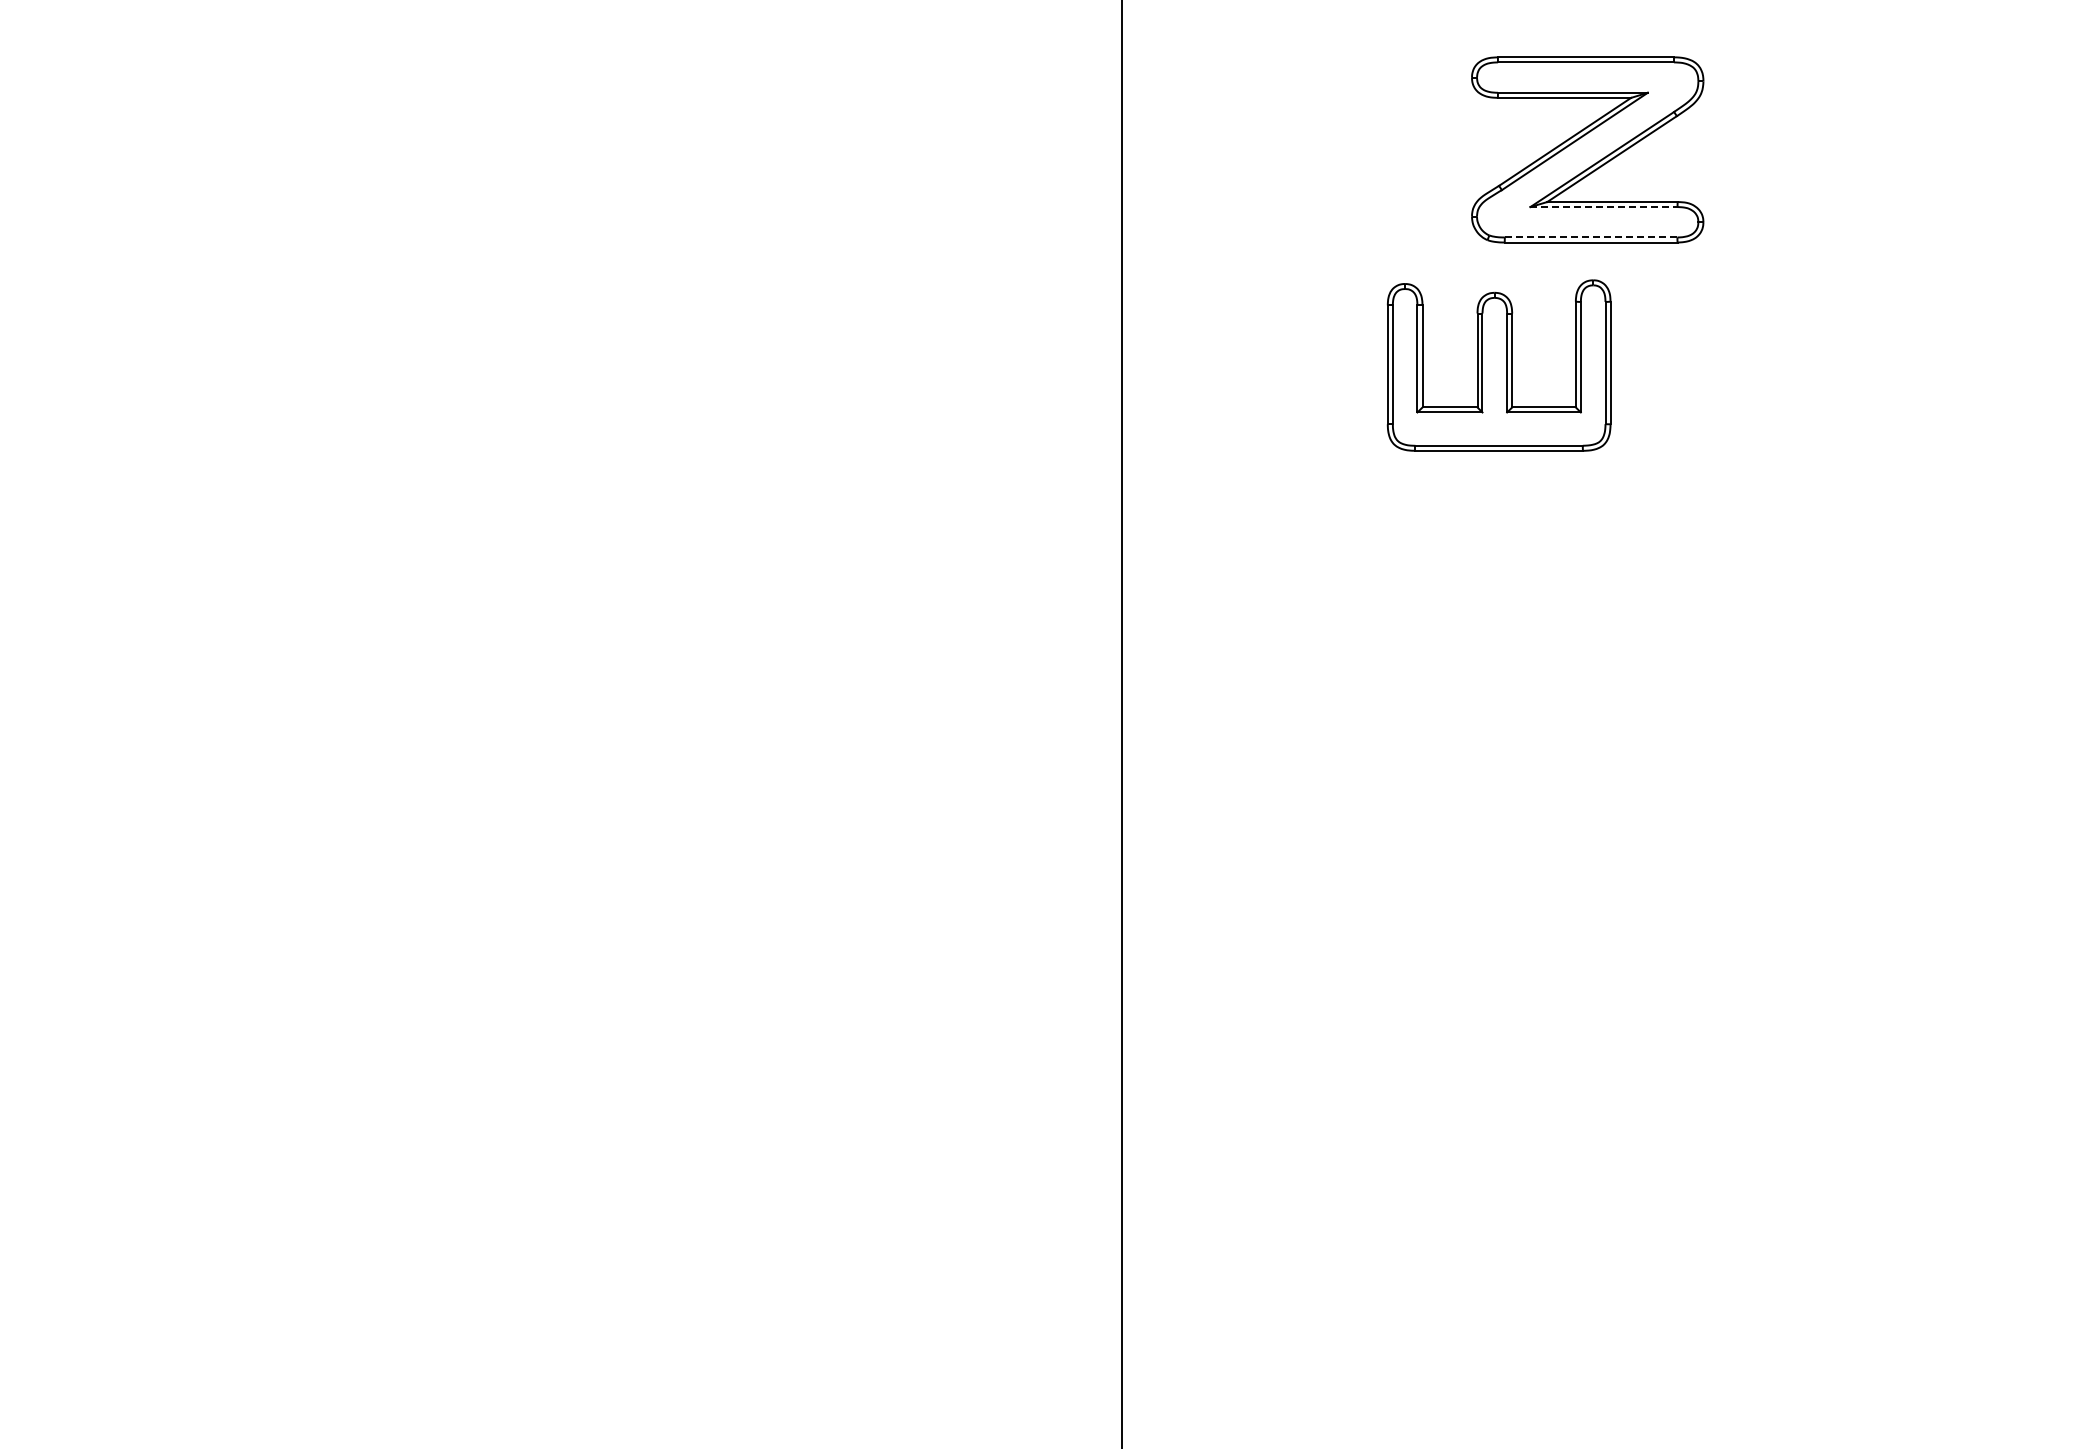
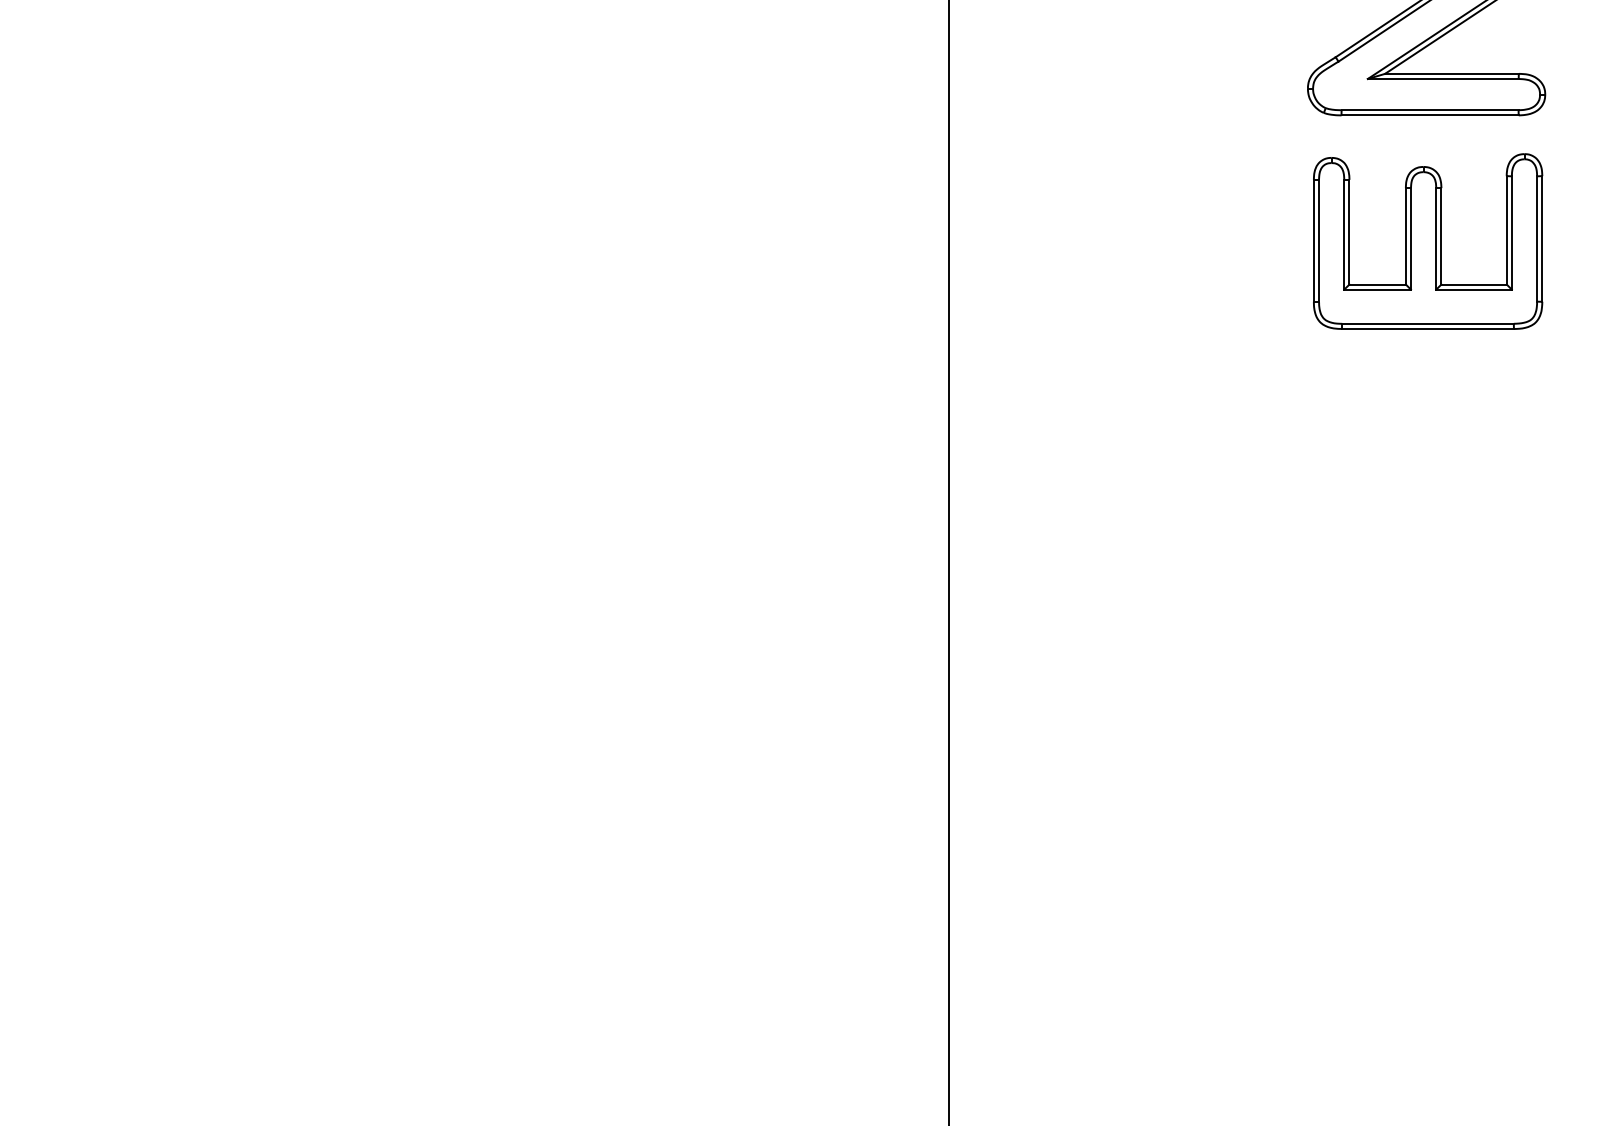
line: (1604, 207) -> (1443, 79), dashed -> solid
line: (1590, 237) -> (1429, 110), dashed -> solid
part: (1498, 365) -> (1427, 241), moved

